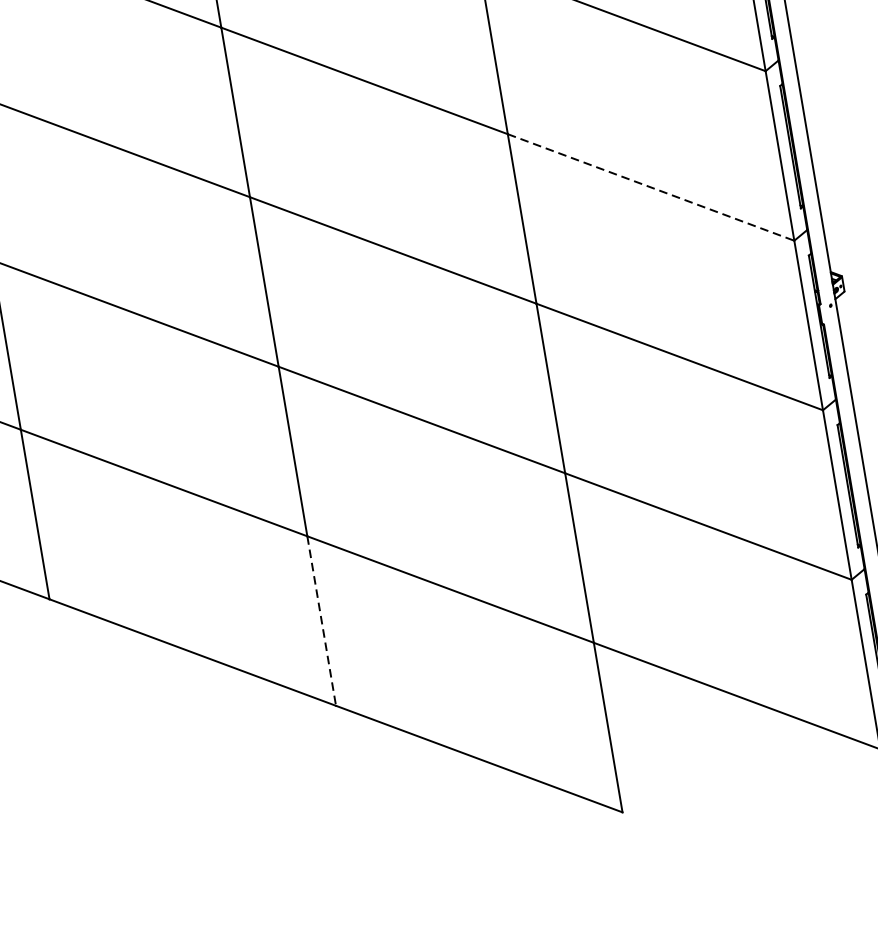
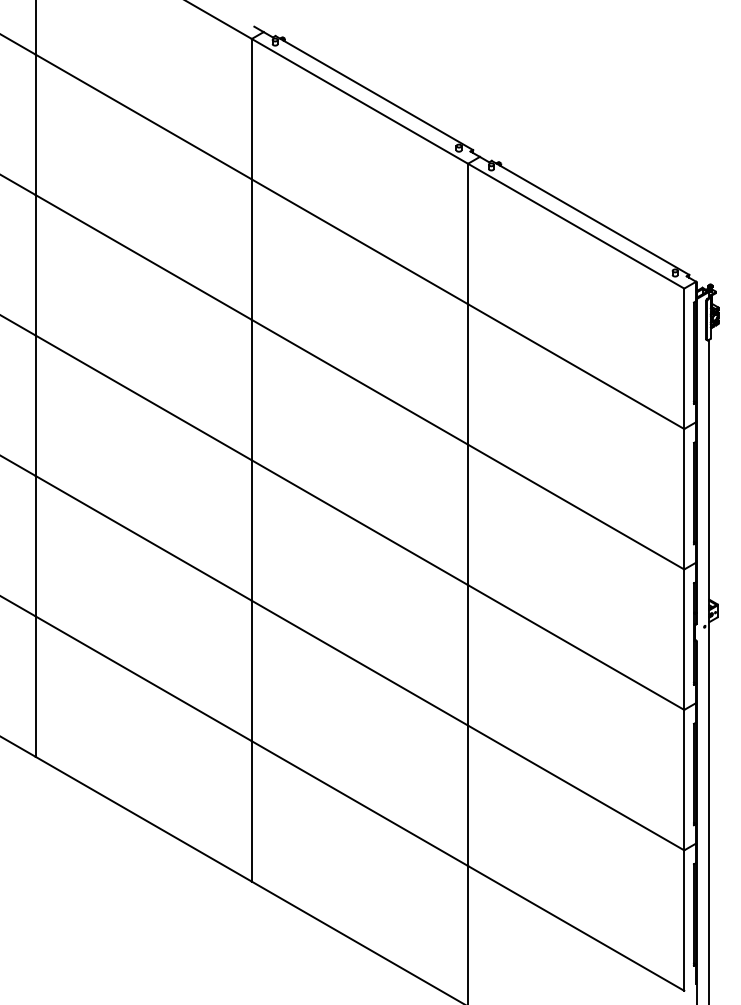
line: (651, 187) -> (576, 507), dashed -> solid
line: (321, 621) -> (251, 811), dashed -> solid

